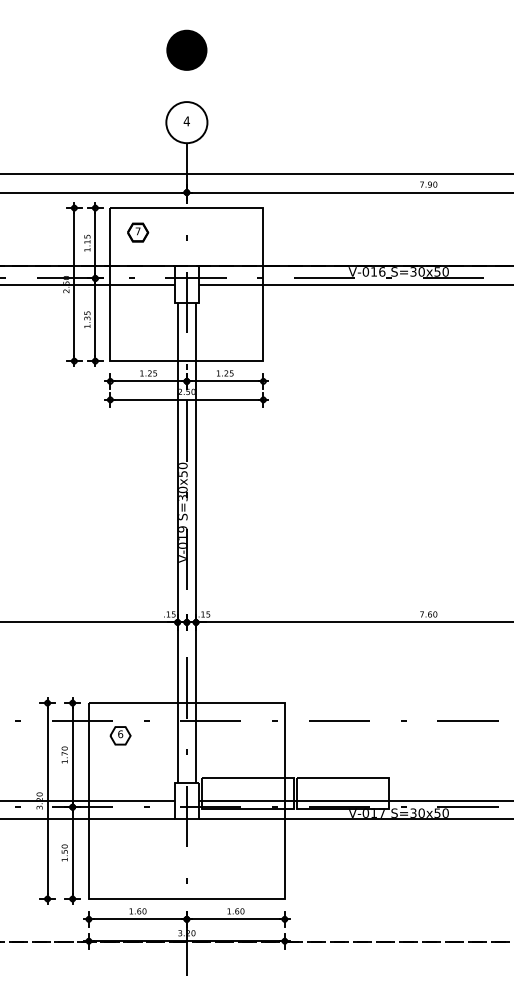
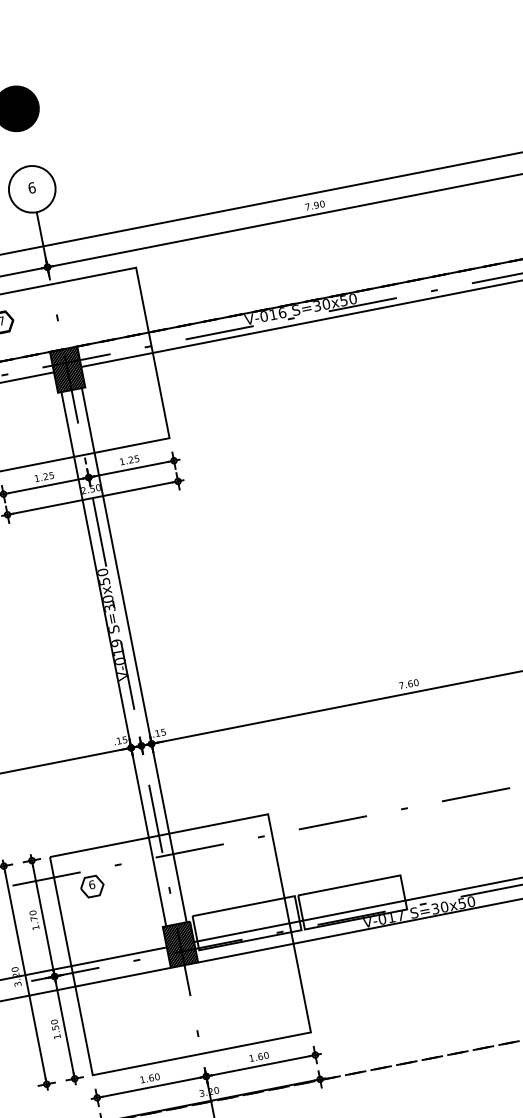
text: (186, 121) -> (31, 188), 4 -> 6
hatch: (186, 284) -> (67, 369), added
hatch: (186, 800) -> (179, 944), added

